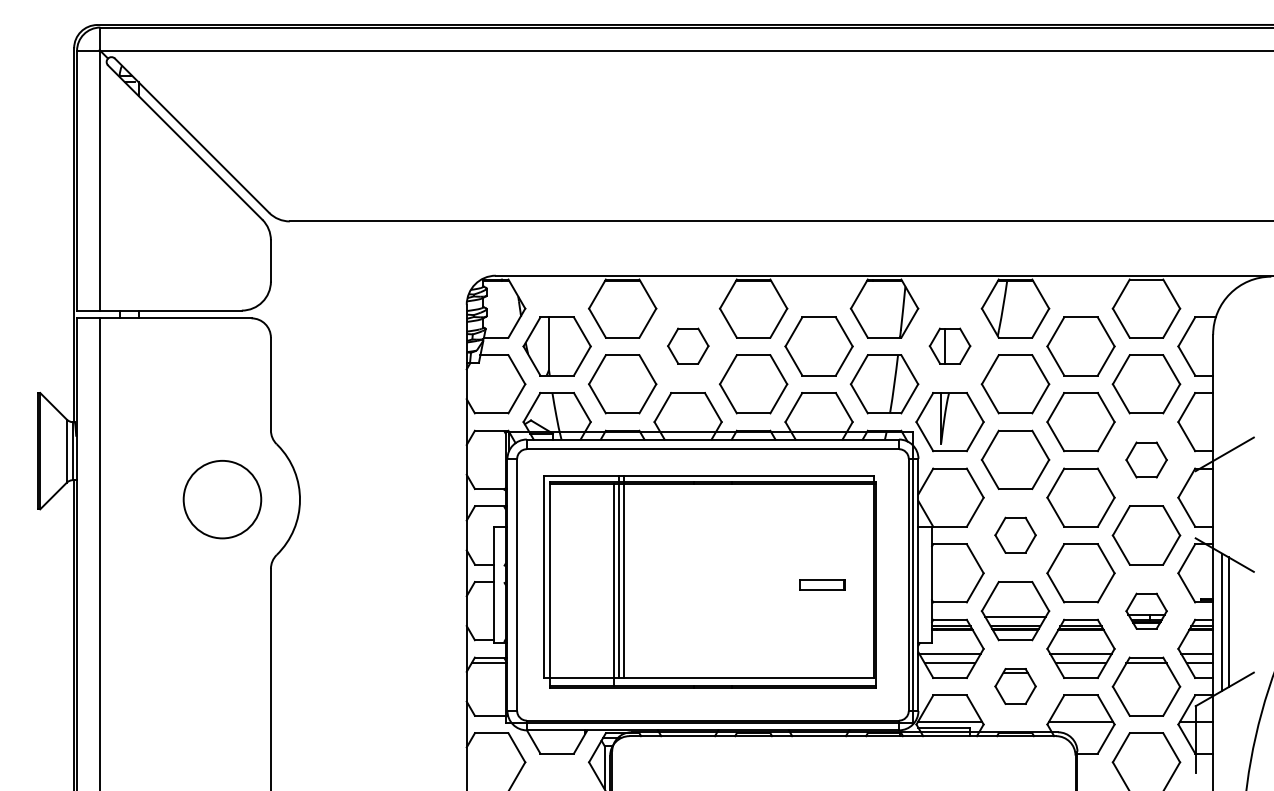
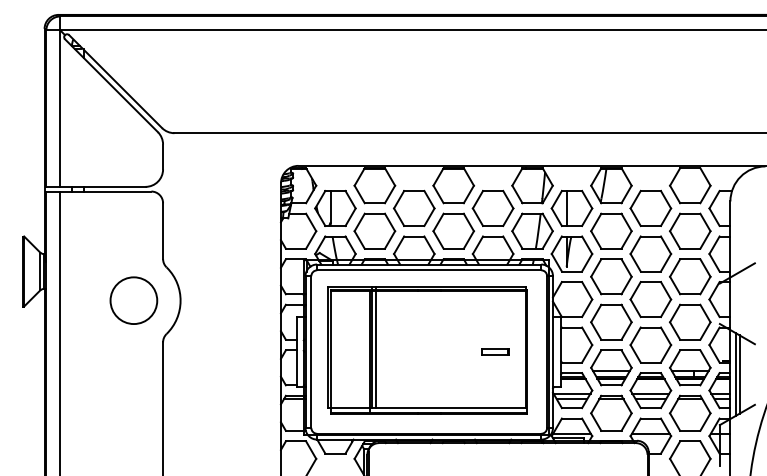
part: (688, 344) -> (414, 207), size x1.67
part: (949, 344) -> (571, 207), size x1.67
part: (1146, 459) -> (690, 276), size x1.67
part: (1015, 534) -> (611, 321), size x1.67
part: (1146, 610) -> (690, 367), size x1.67
part: (1015, 685) -> (611, 412), size x1.67

